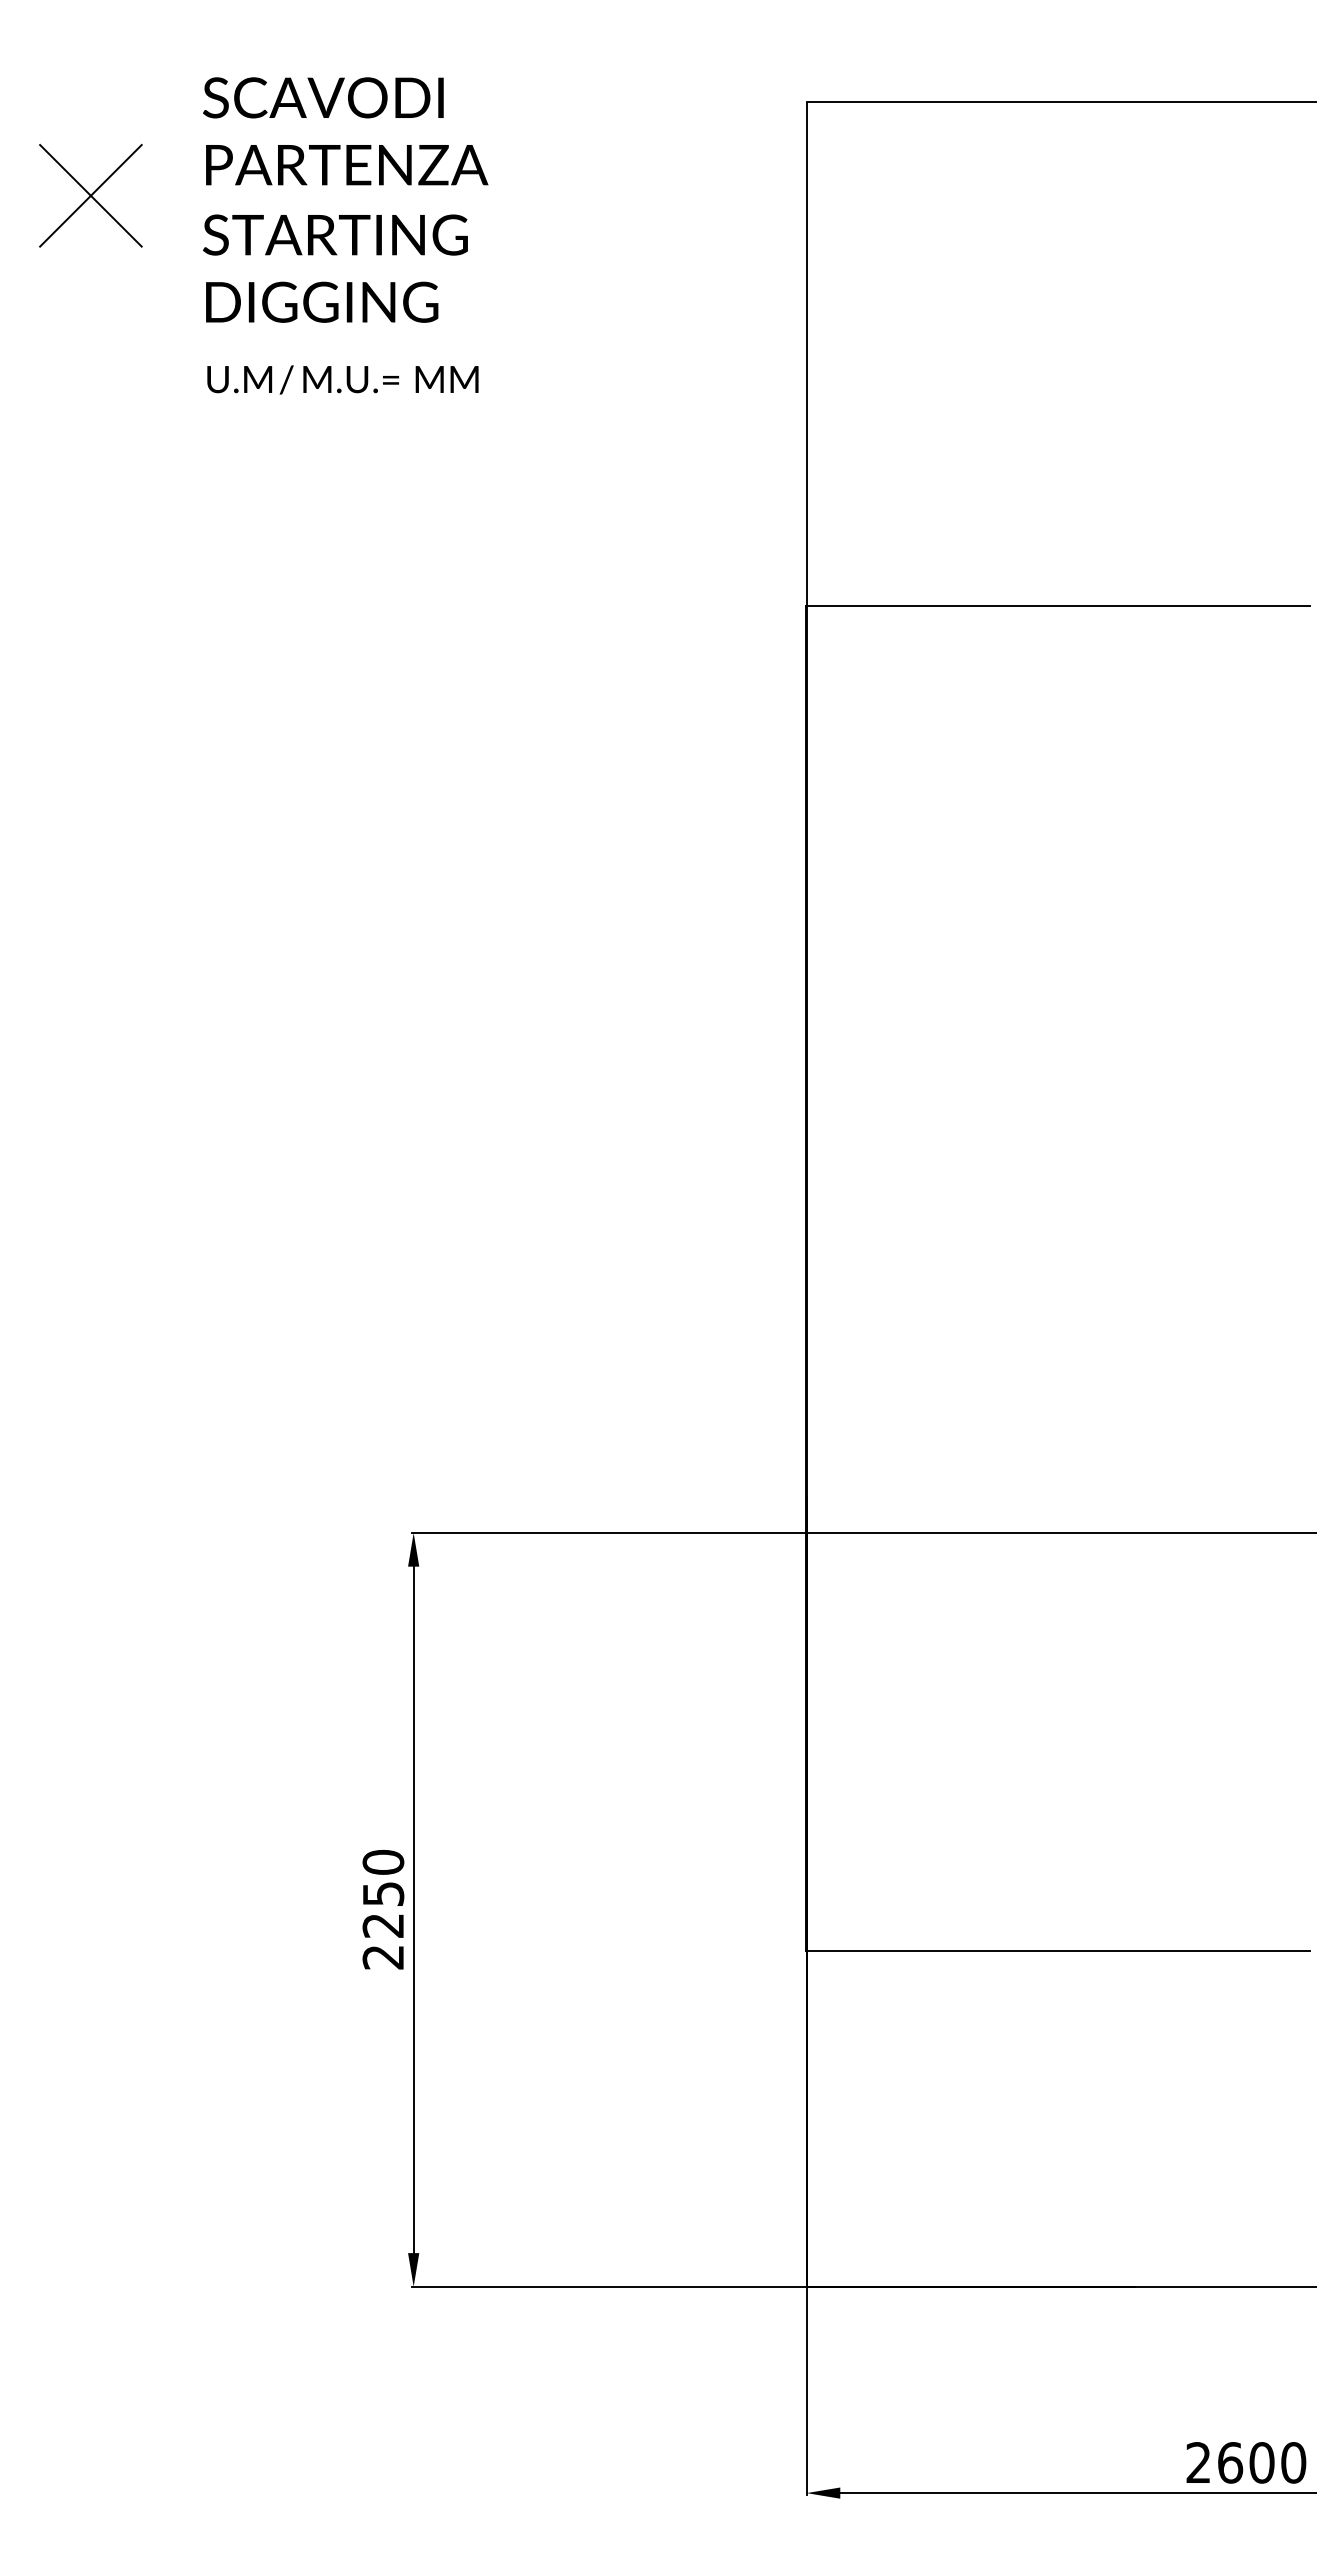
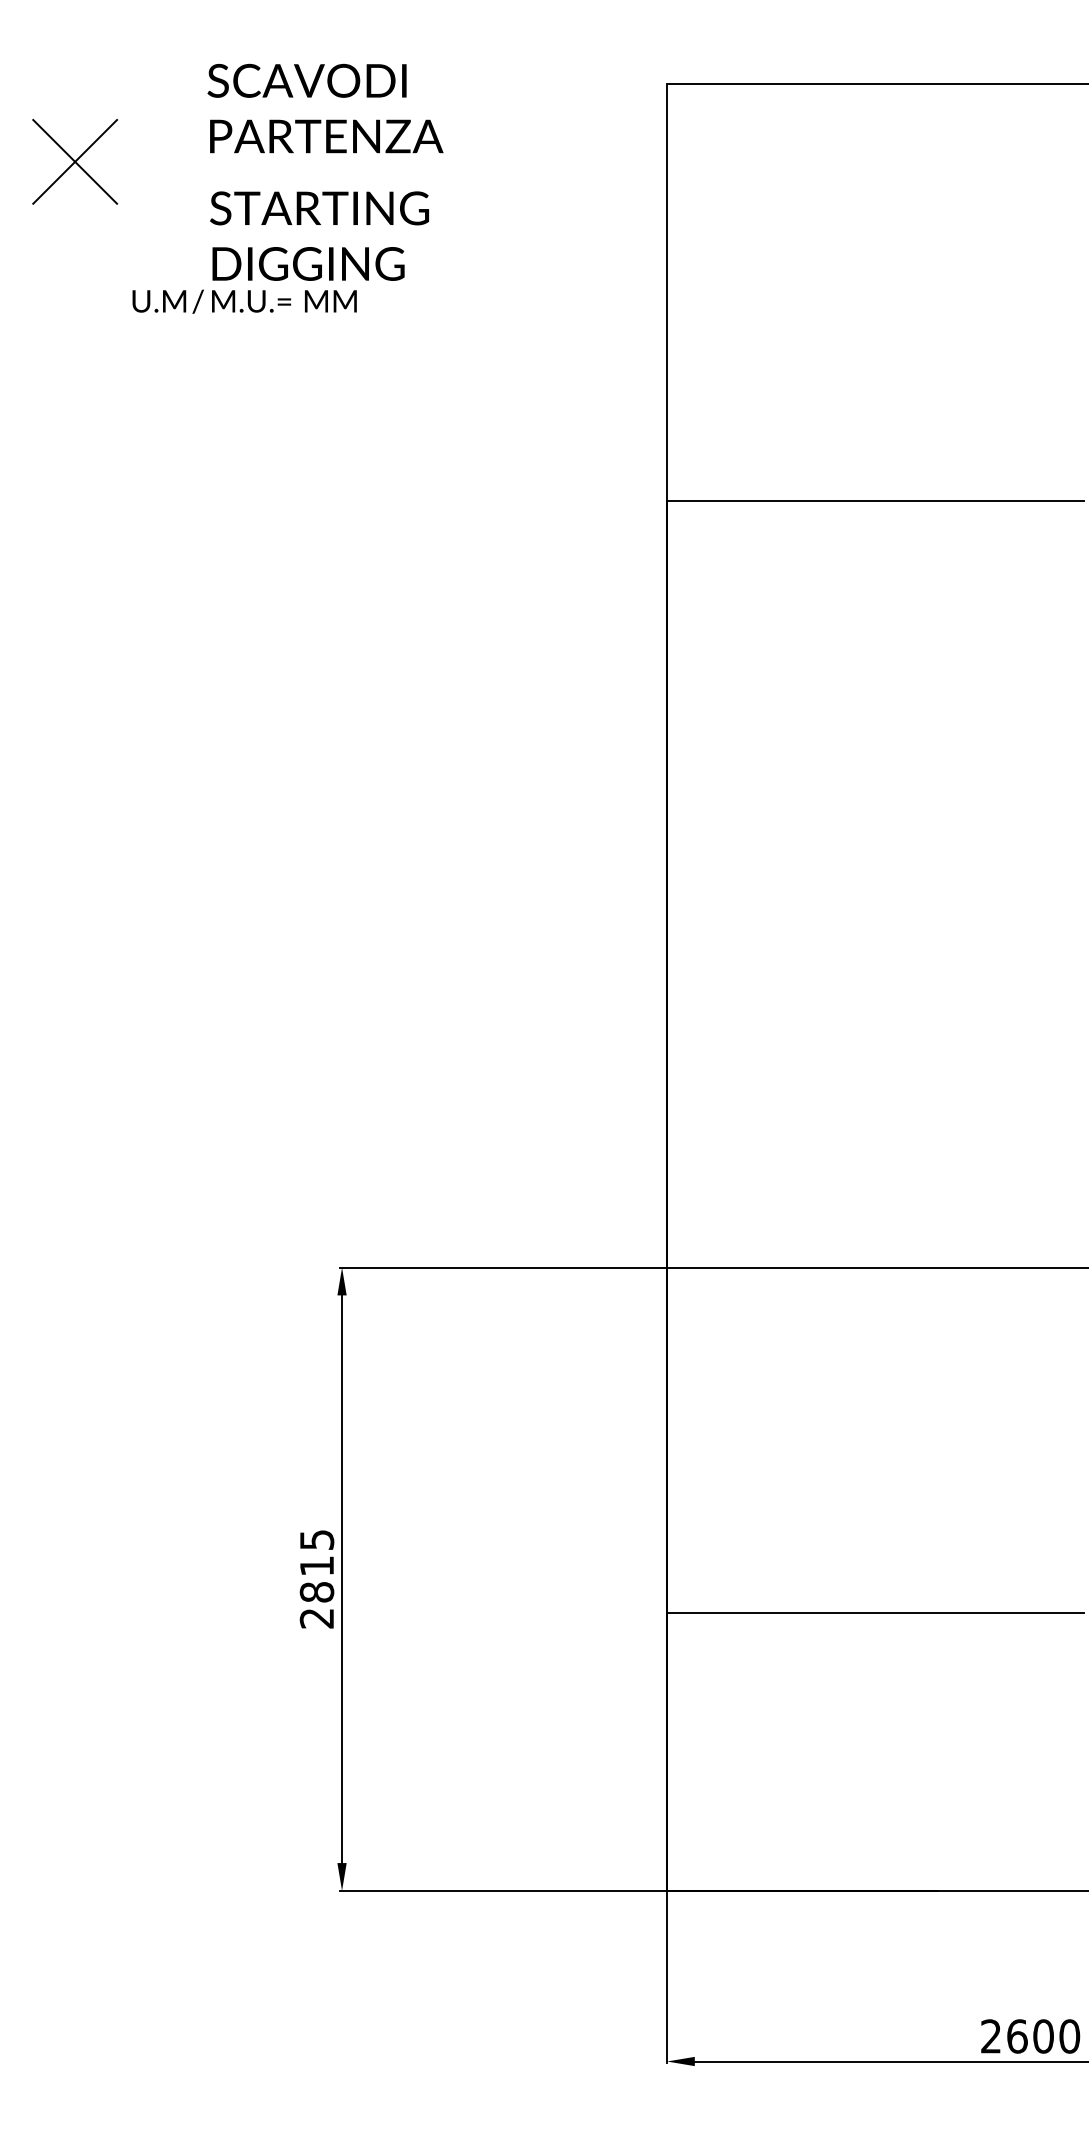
text: (345, 131) -> (325, 108), moved
text: (335, 268) -> (319, 236), moved
text: (342, 379) -> (244, 301), moved
text: (383, 1893) -> (317, 1565), 2250 -> 2815

